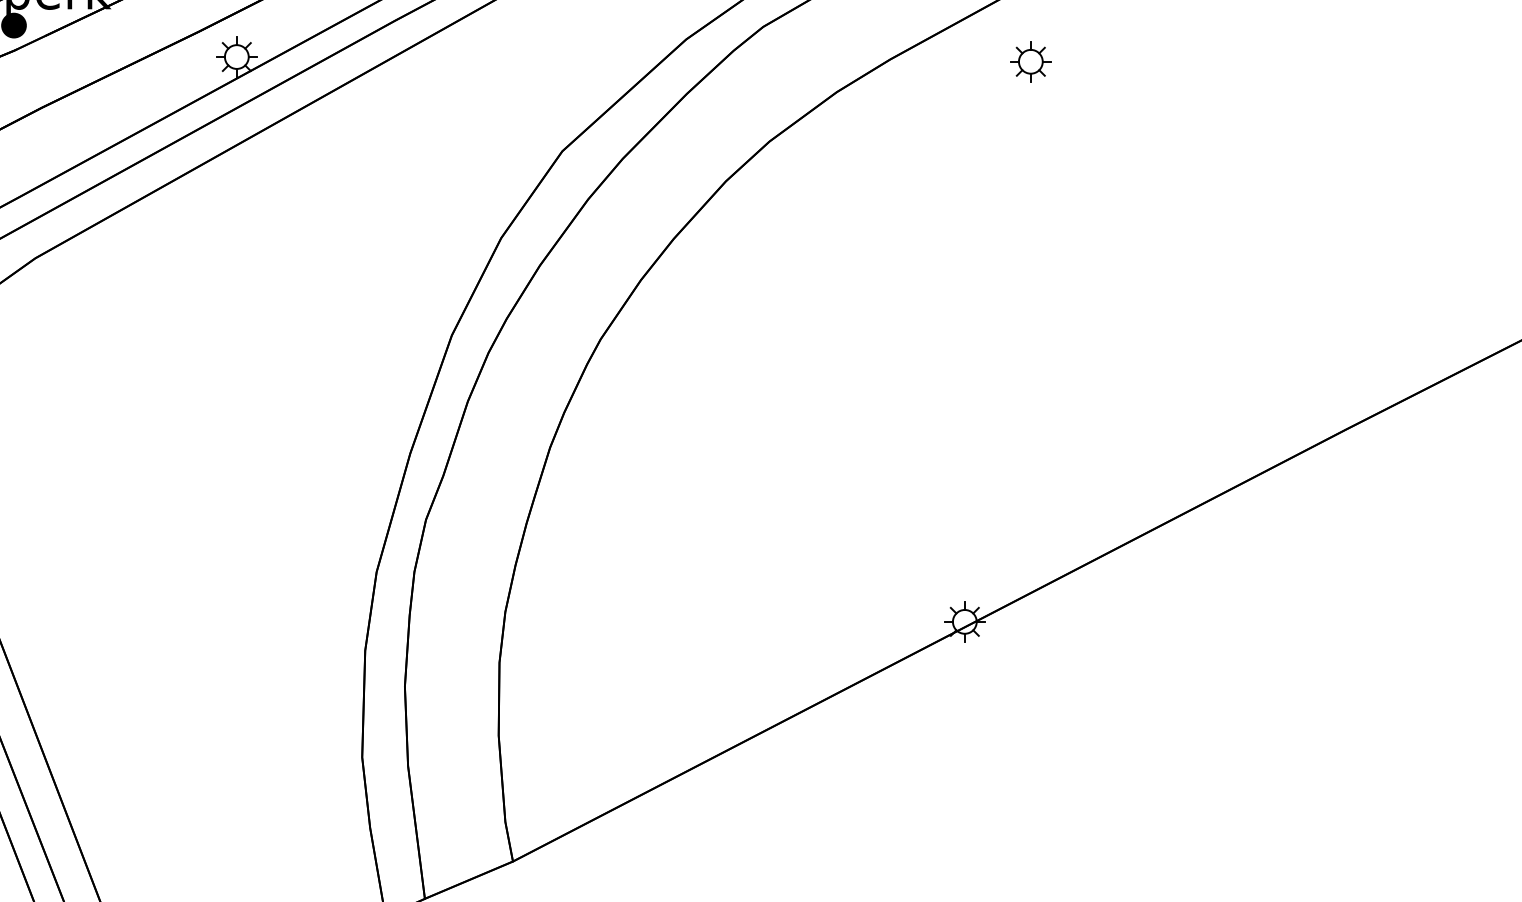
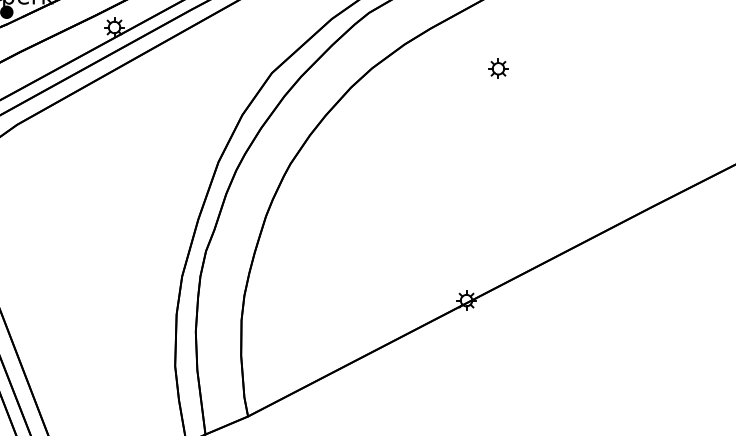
part: (1030, 61) -> (498, 68), moved

